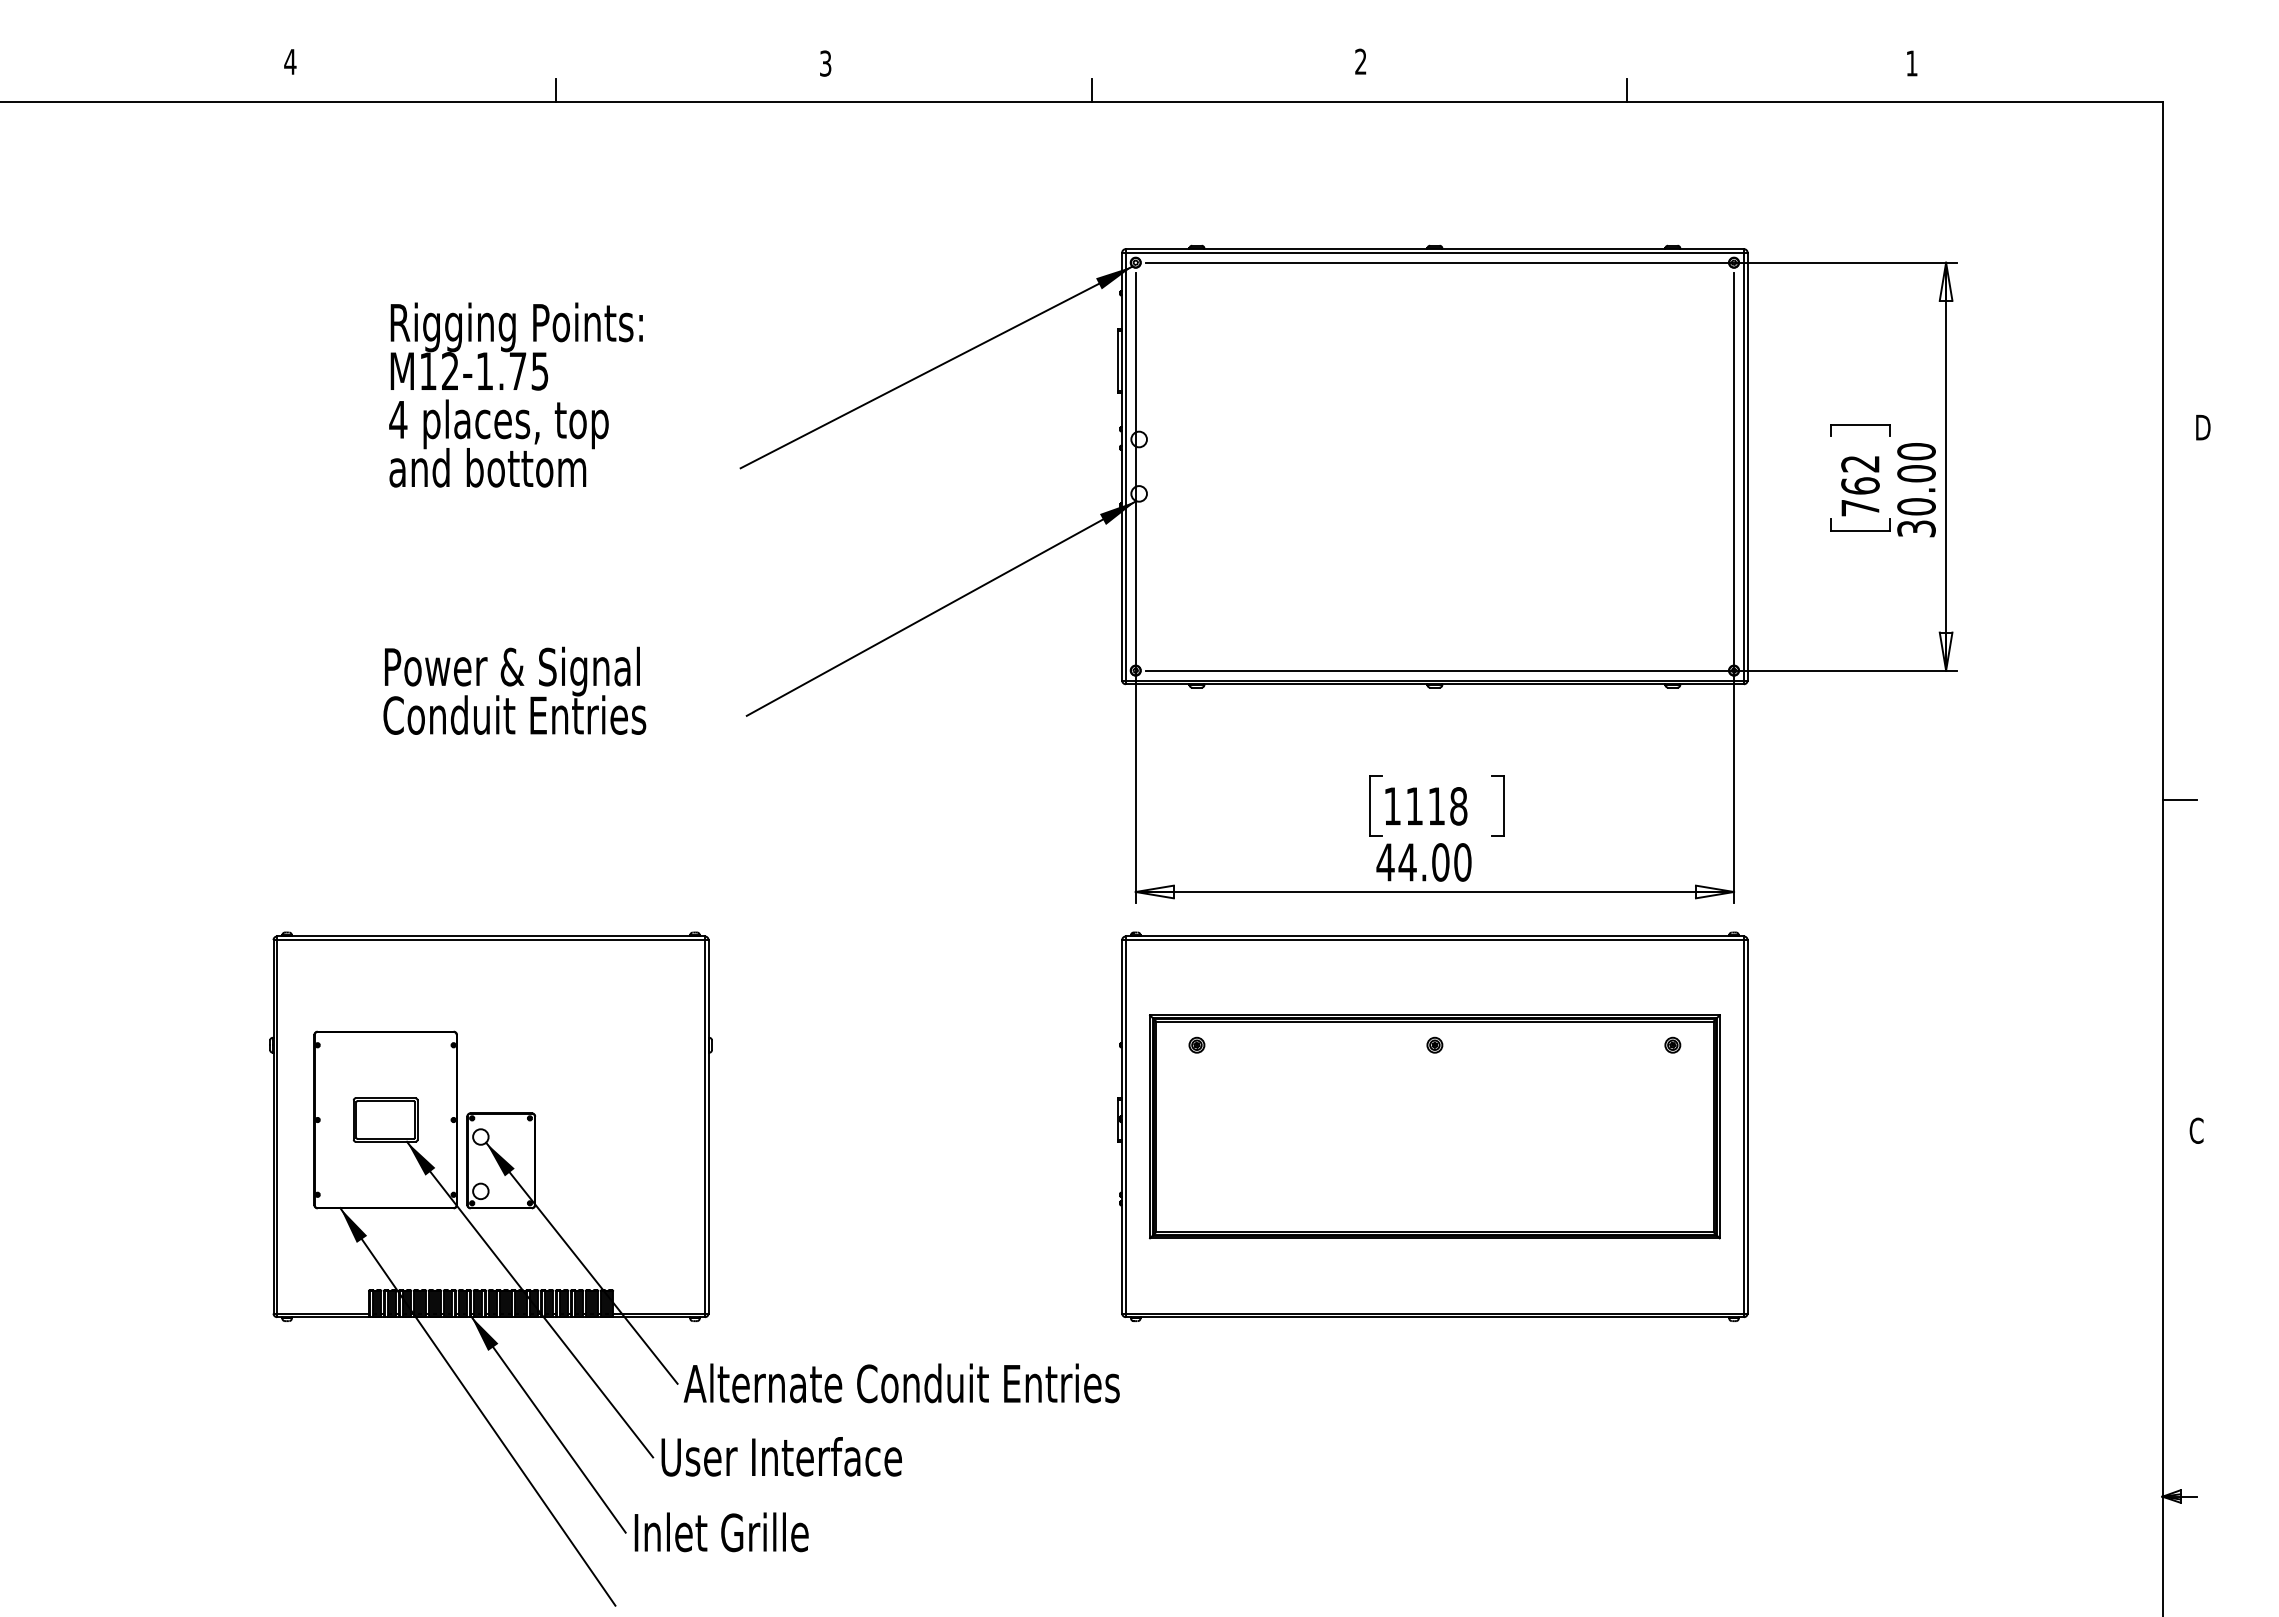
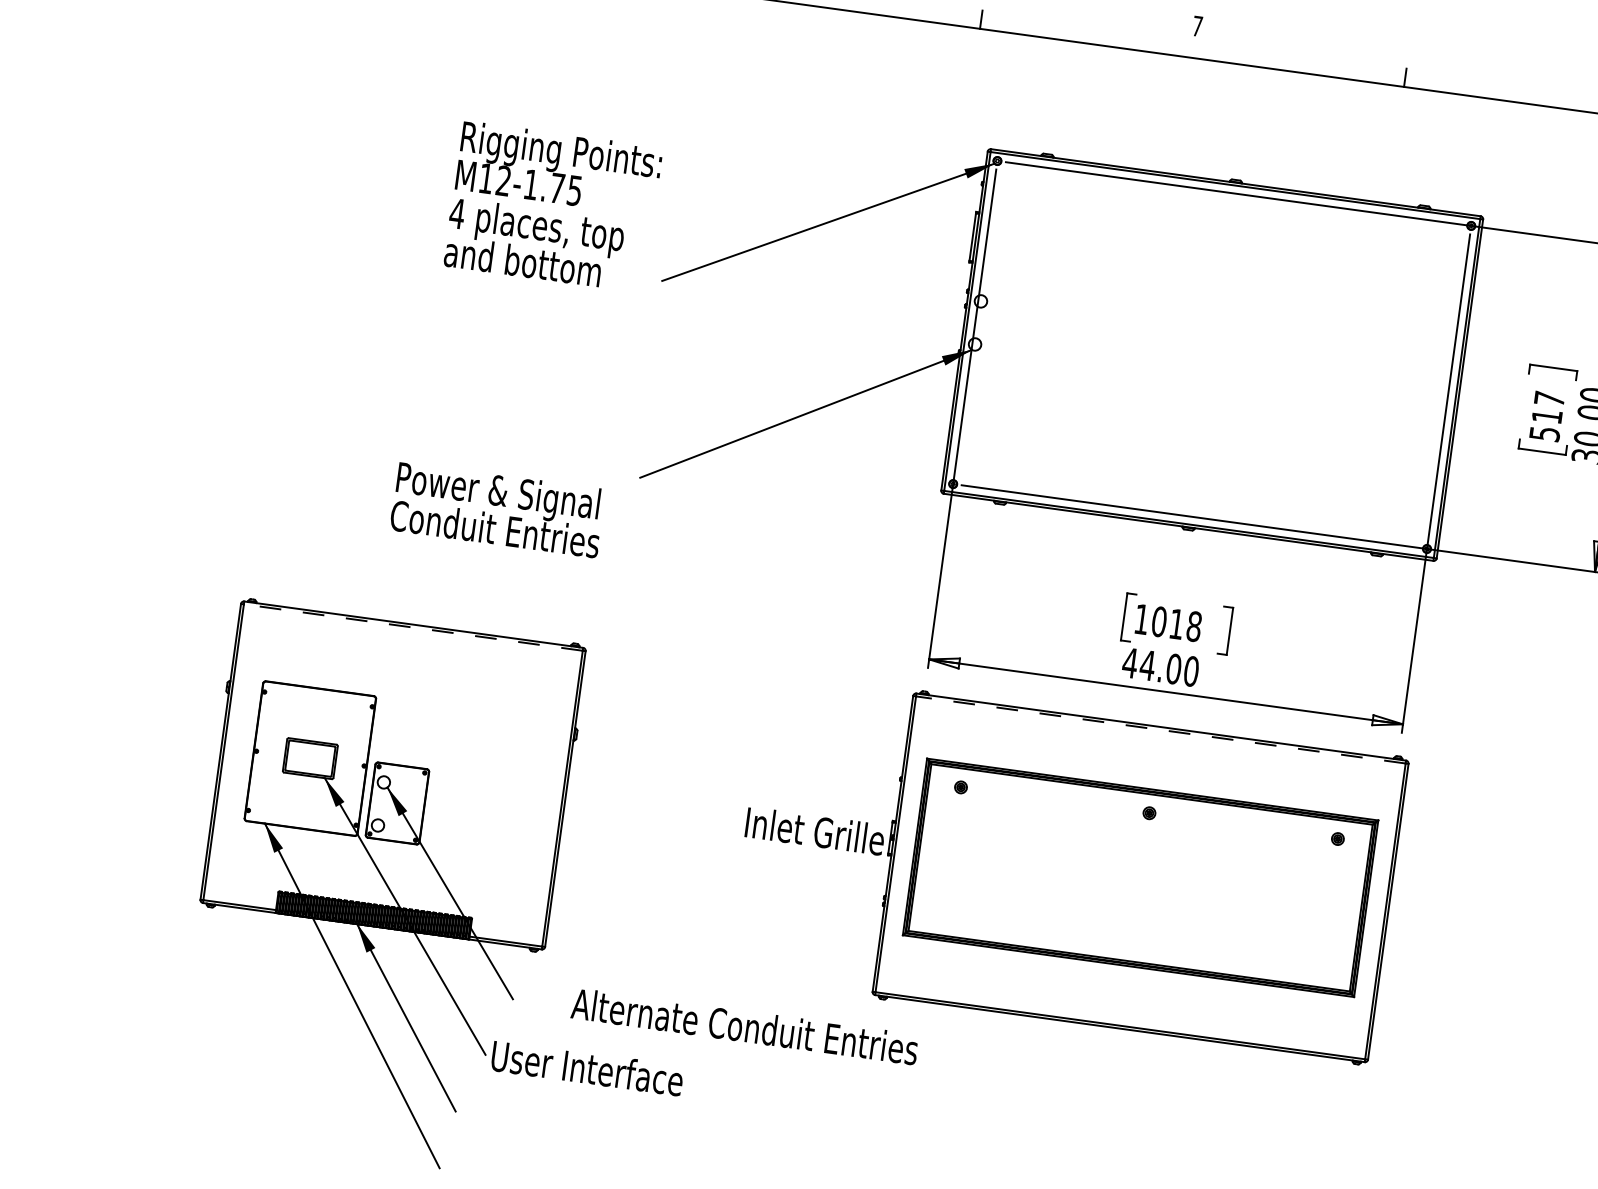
text: (1360, 61) -> (1197, 26), 2 -> 7
text: (515, 394) -> (552, 206), moved
text: (1860, 485) -> (1547, 416), 762 -> 517
text: (514, 690) -> (497, 509), moved
text: (1414, 806) -> (1159, 621), 1118 -> 1018
line: (491, 940) -> (413, 627), solid -> dashed
line: (1434, 940) -> (1160, 730), solid -> dashed
text: (901, 1383) -> (744, 1026), moved
text: (721, 1532) -> (815, 831), moved

